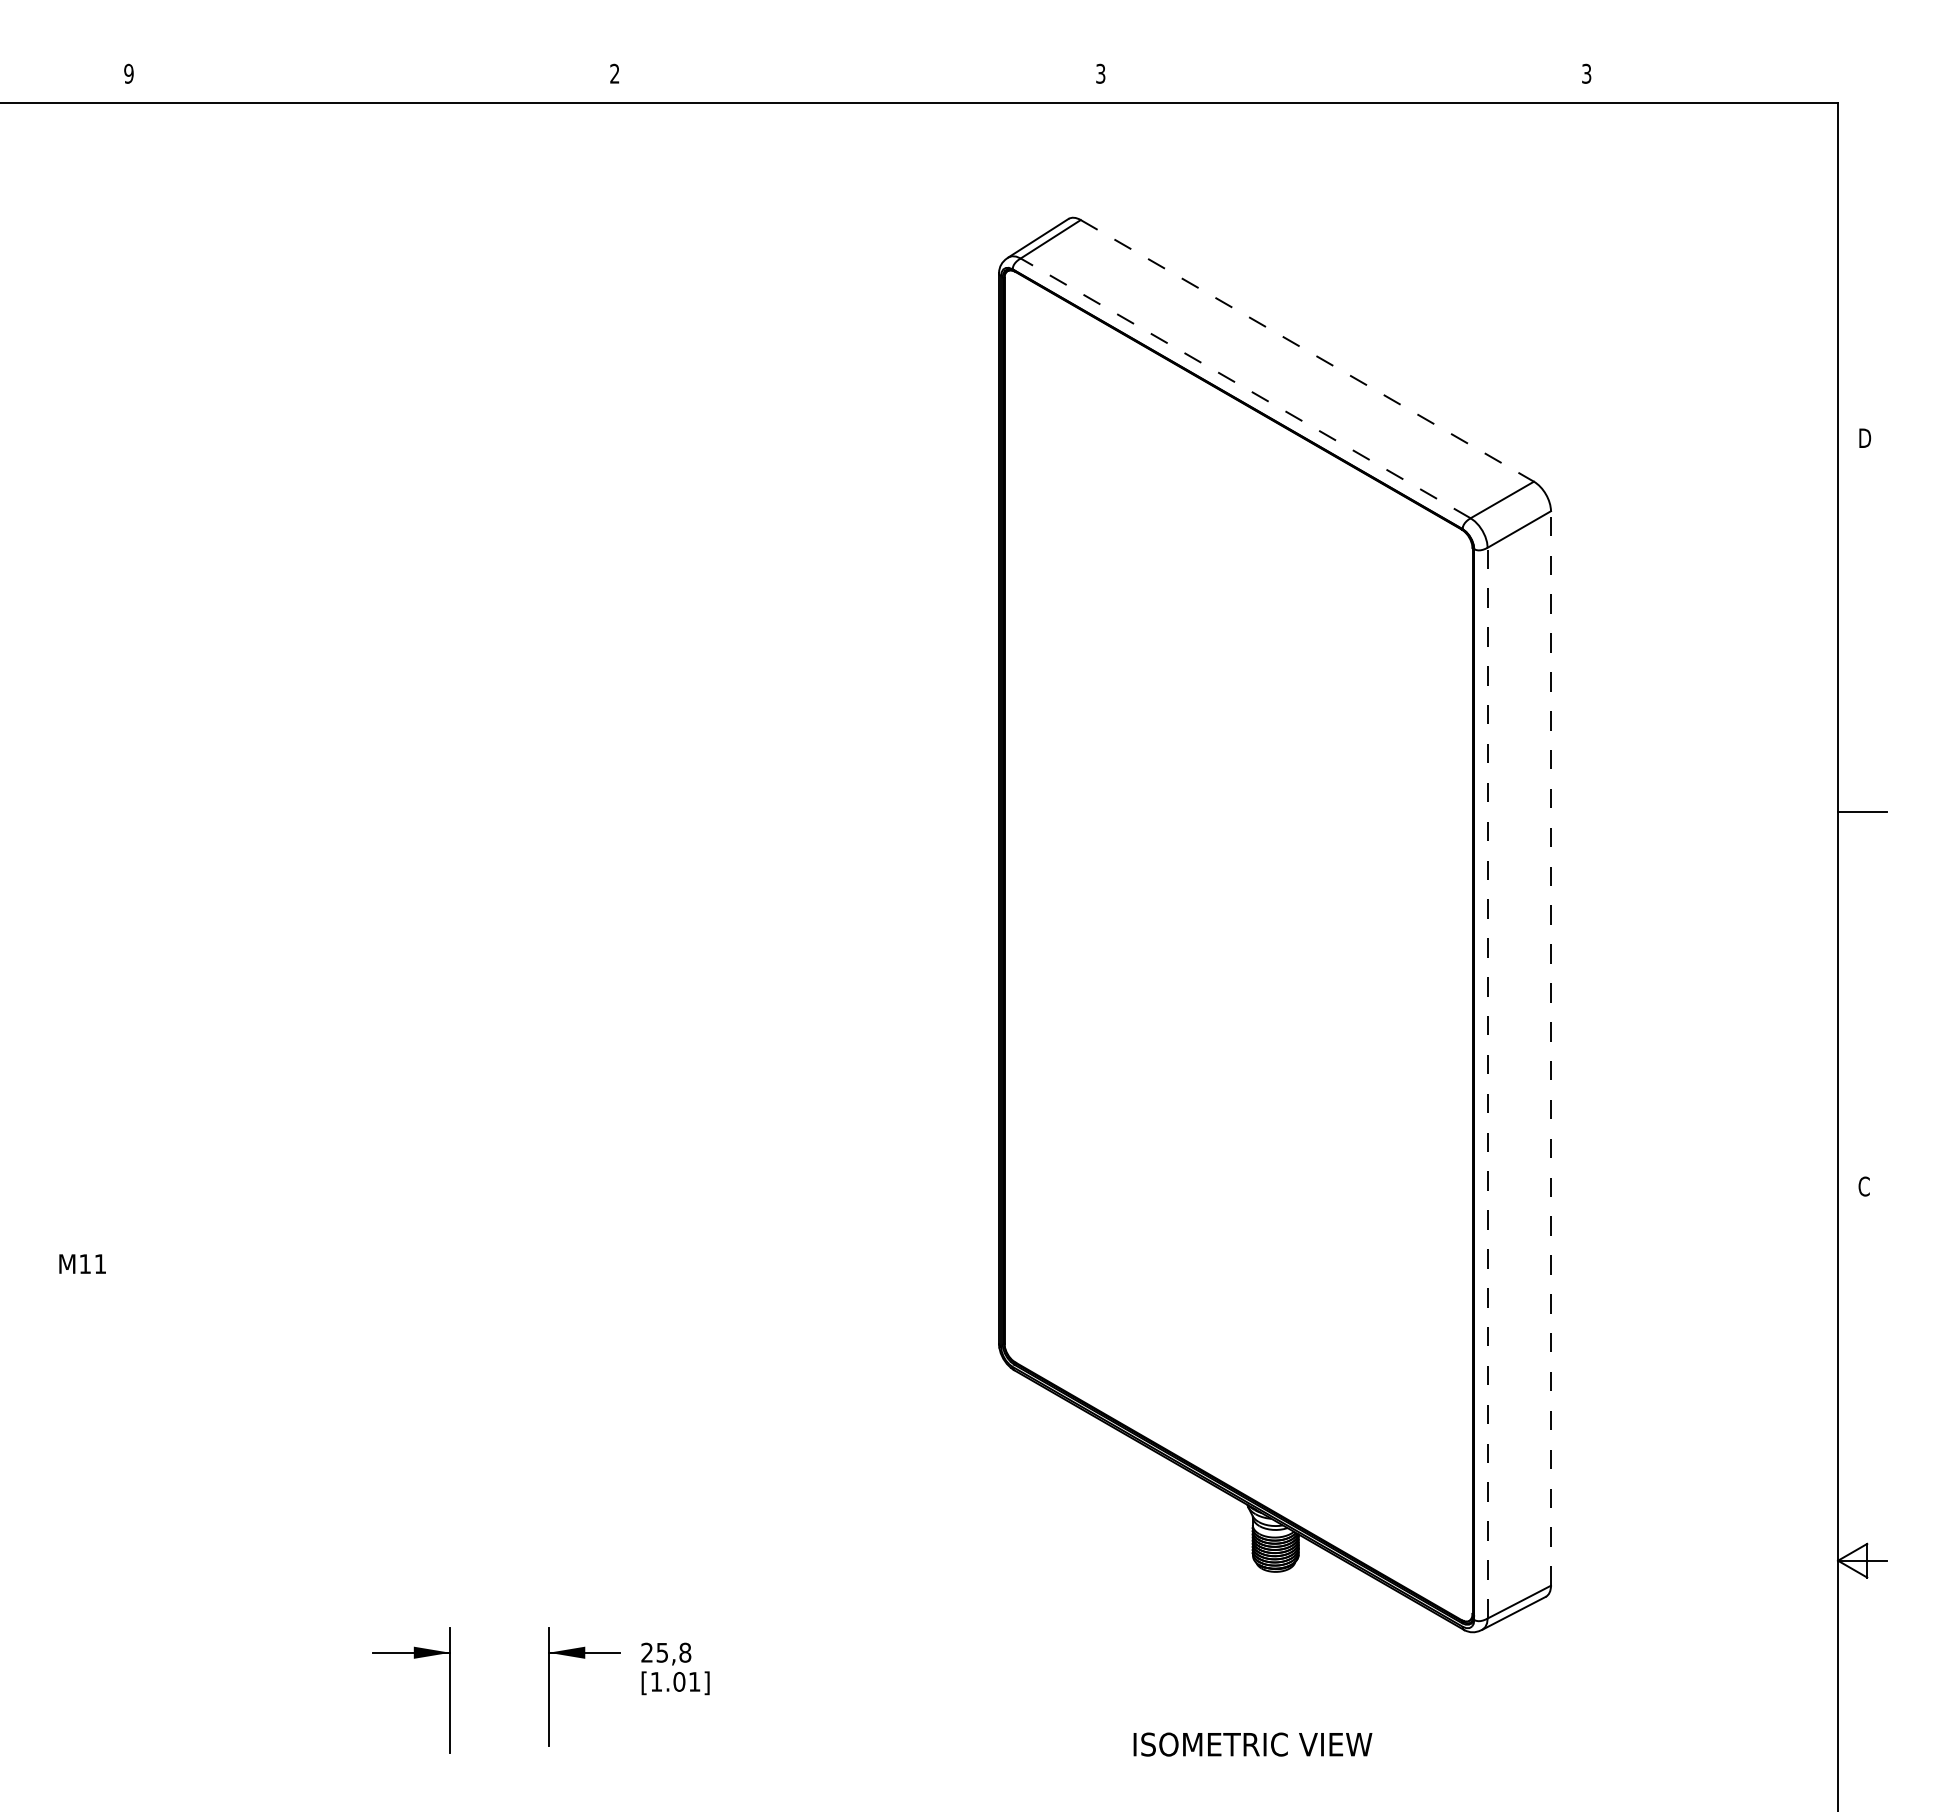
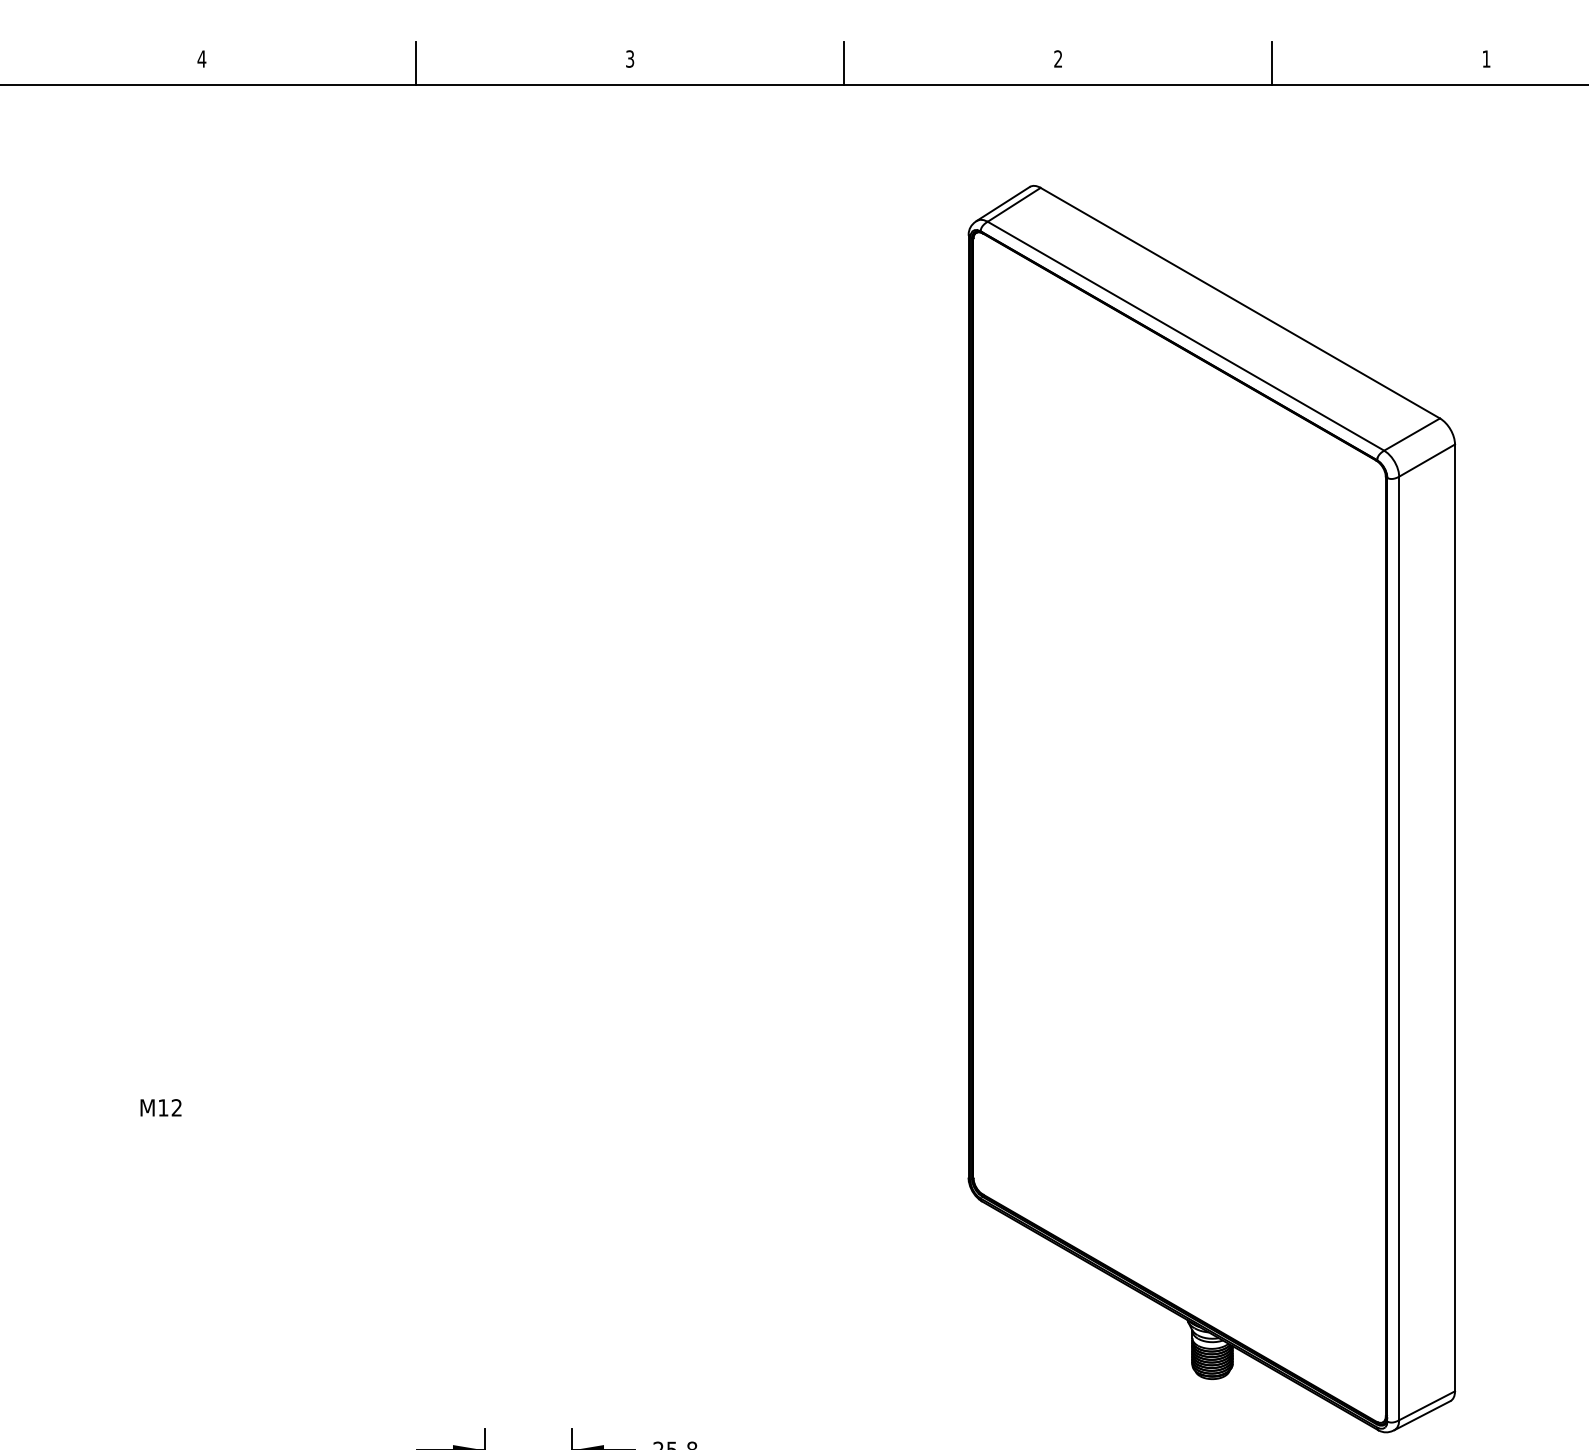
text: (128, 73) -> (201, 58), 9 -> 4
text: (614, 73) -> (629, 58), 2 -> 3
text: (1100, 73) -> (1058, 58), 3 -> 2
text: (1586, 73) -> (1486, 58), 3 -> 1
line: (371, 78) -> (415, 63), added
line: (857, 78) -> (843, 63), added
line: (1343, 78) -> (1272, 63), added
line: (1307, 350) -> (1240, 302), dashed -> solid
line: (1245, 388) -> (1185, 336), dashed -> solid
line: (1551, 1047) -> (1455, 917), dashed -> solid
line: (1487, 1082) -> (1399, 947), dashed -> solid
text: (99, 1263) -> (175, 1107), M11 -> M12

